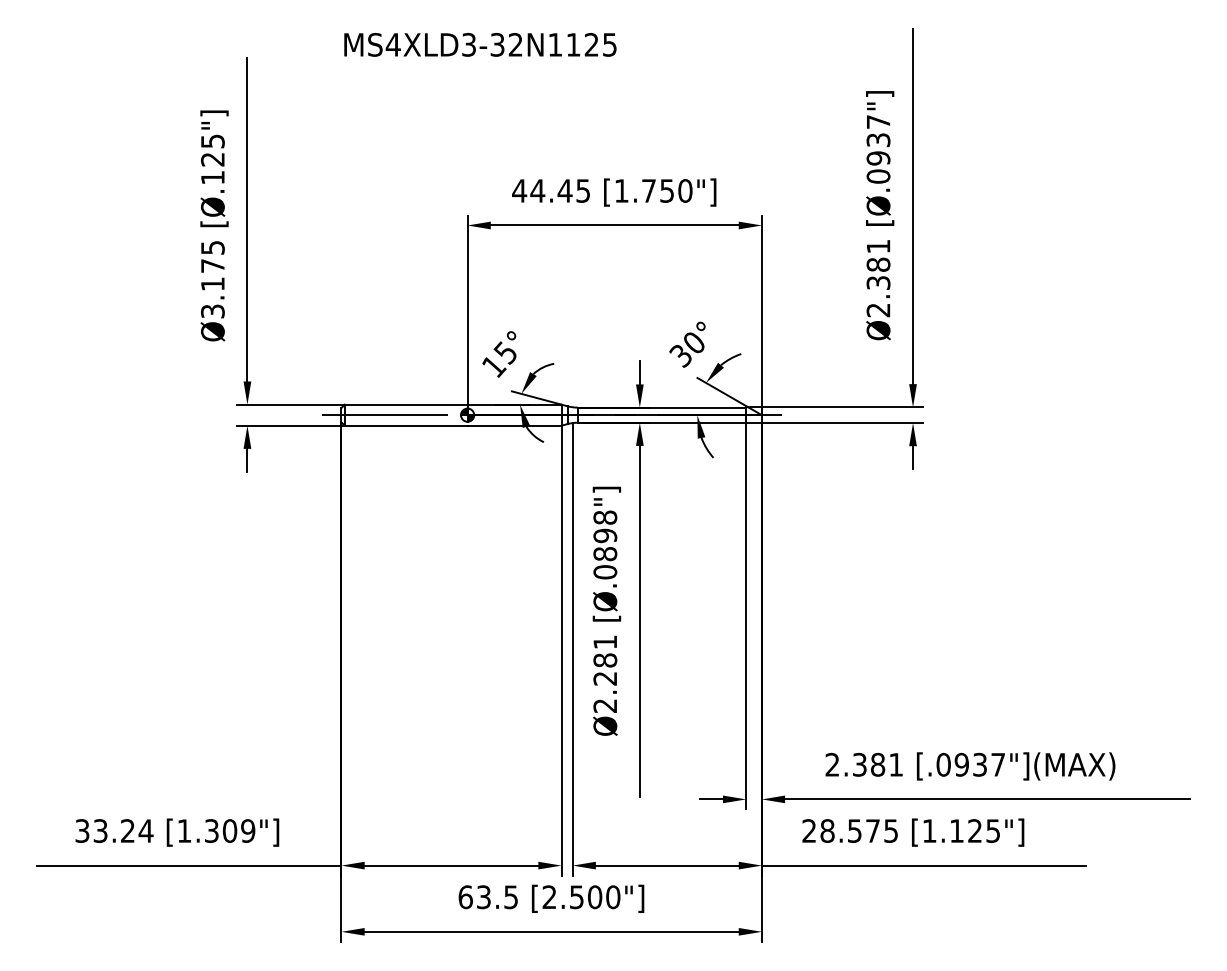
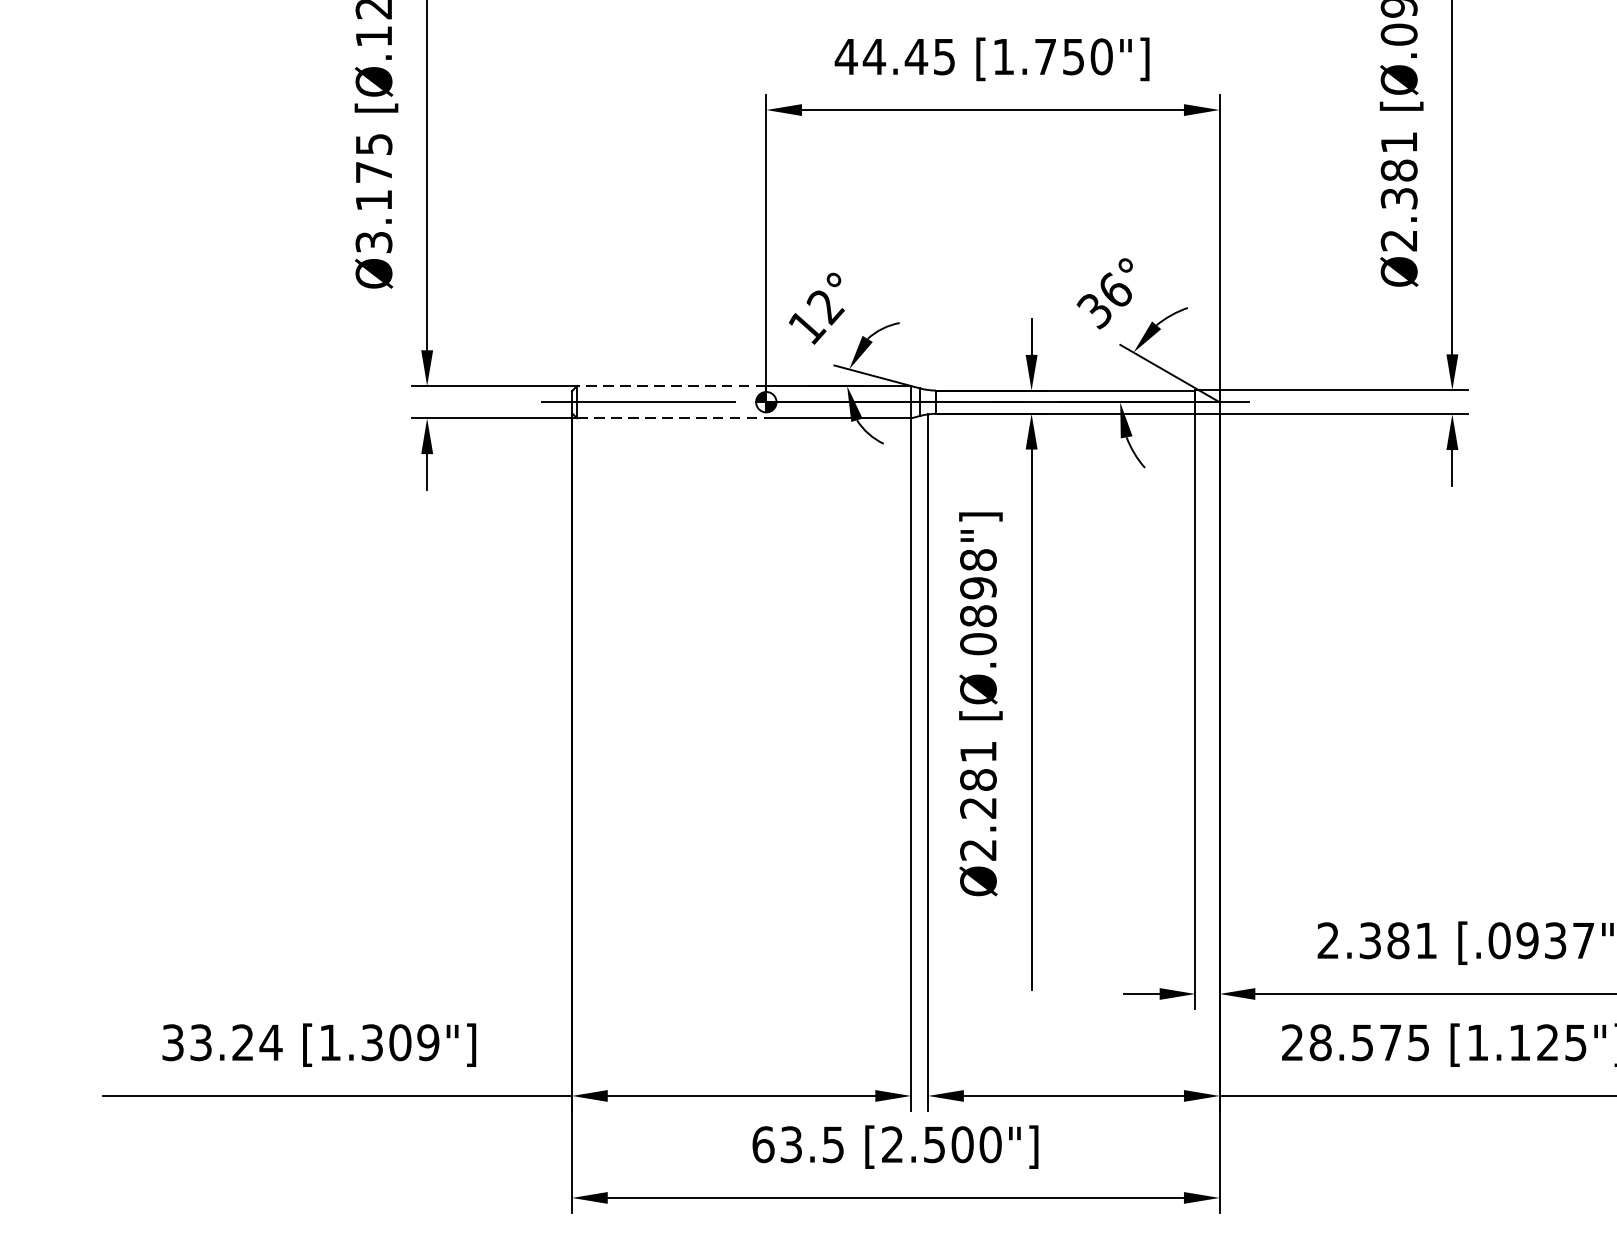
text: (694, 341) -> (1115, 288), 30° -> 36°
text: (505, 353) -> (824, 307), 15° -> 12°
line: (405, 404) -> (670, 385), solid -> dashed
line: (406, 425) -> (672, 418), solid -> dashed

